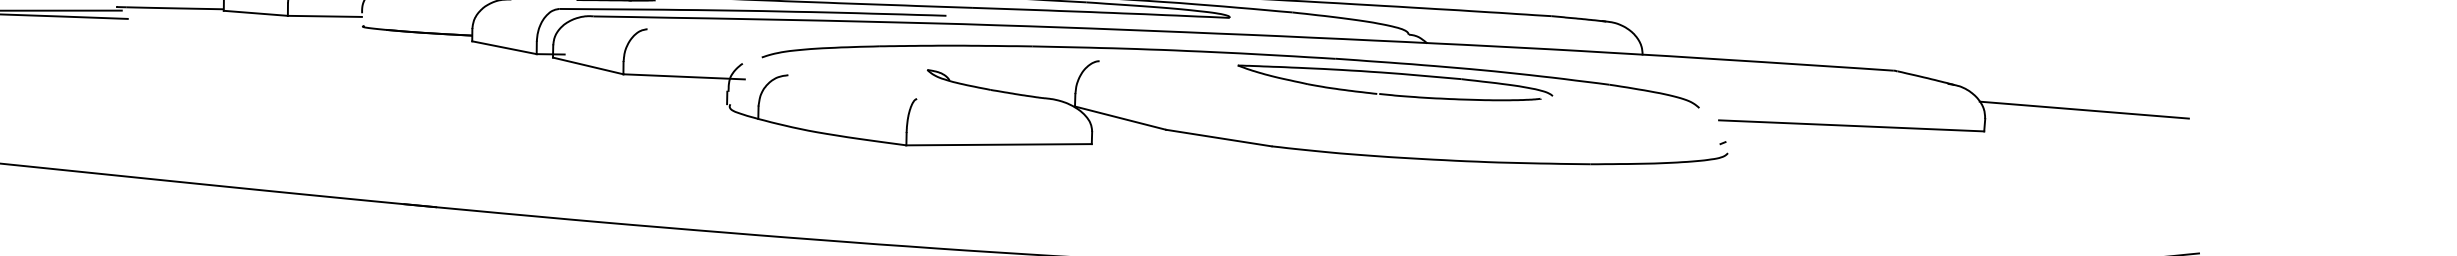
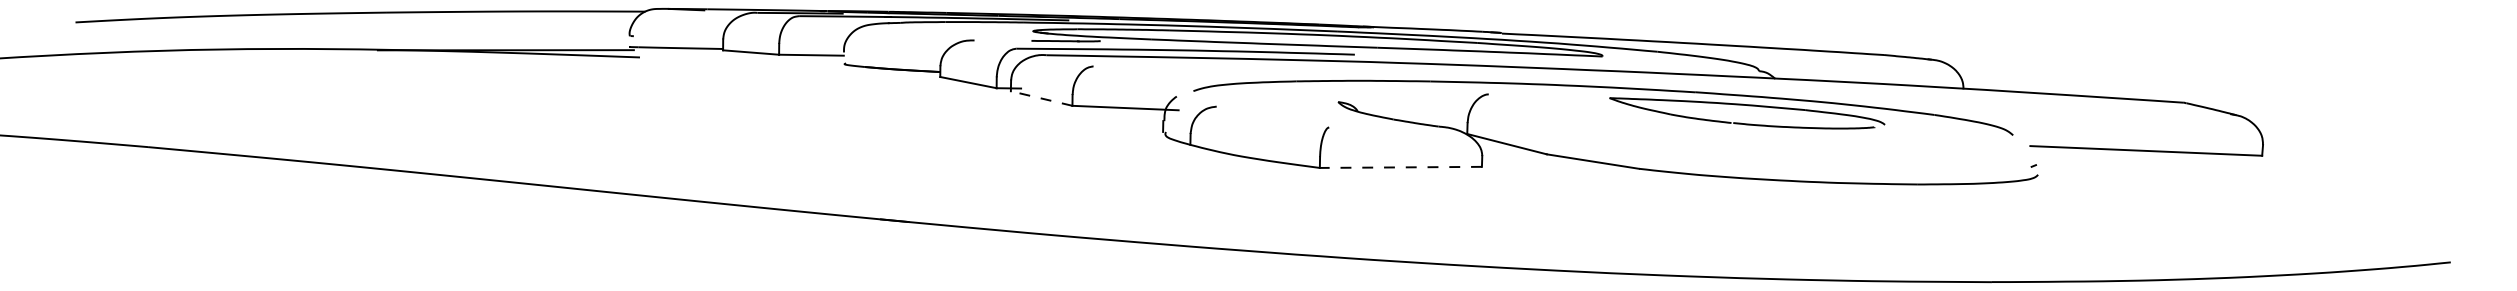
line: (588, 65) -> (1041, 98), solid -> dashed
line: (2084, 109) -> (2349, 136), removed
line: (998, 144) -> (1400, 167), solid -> dashed

